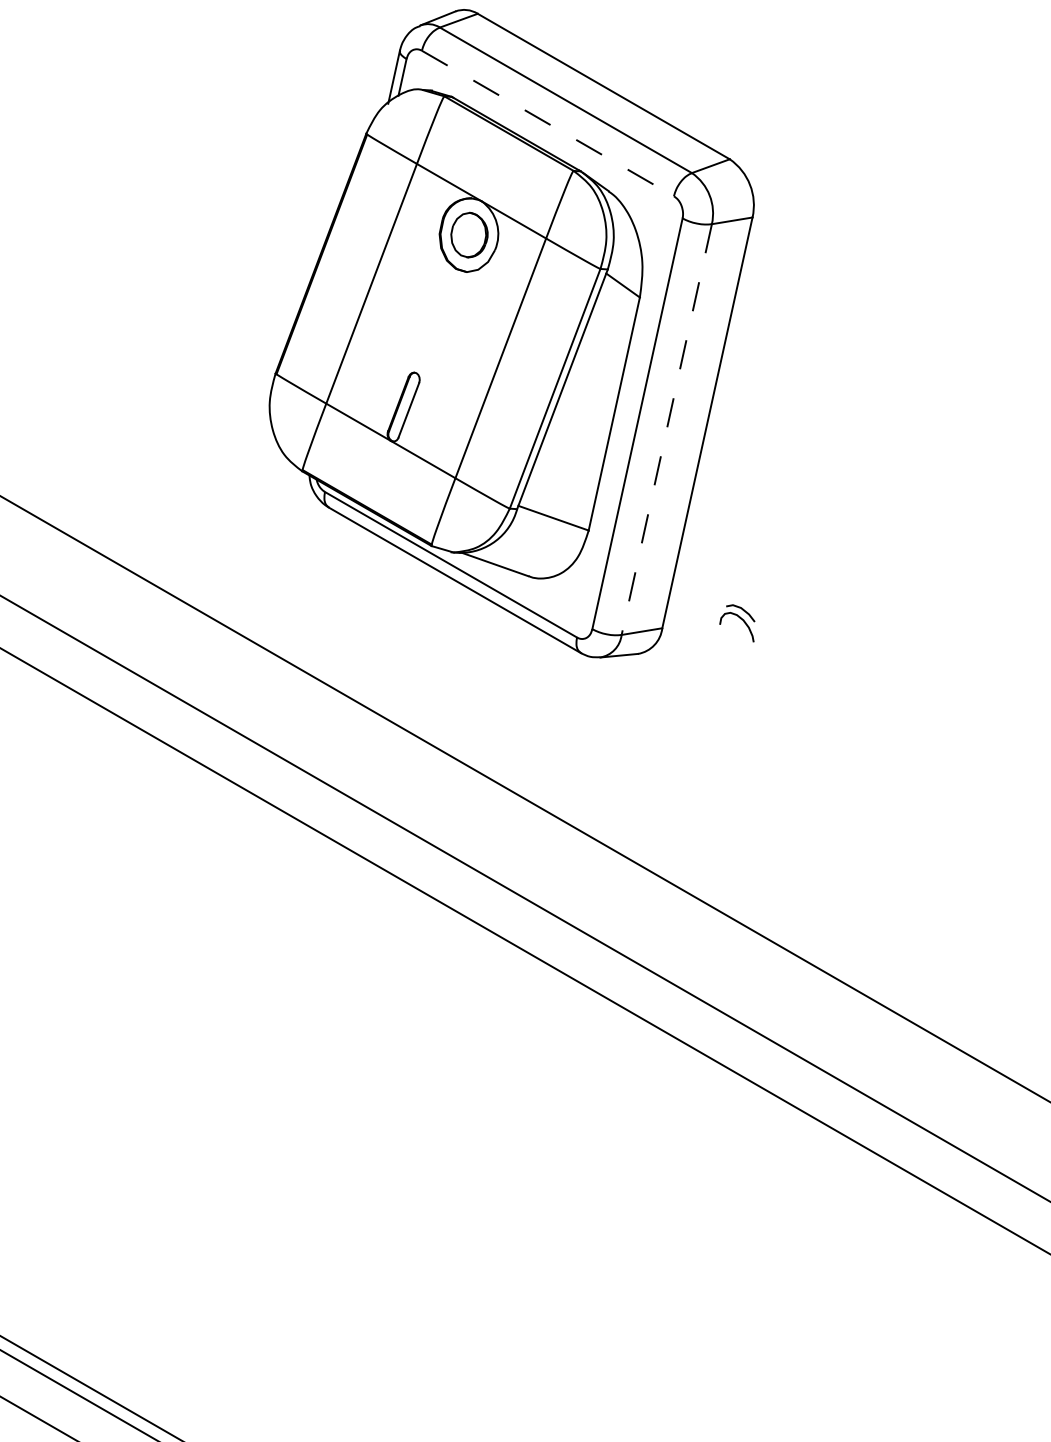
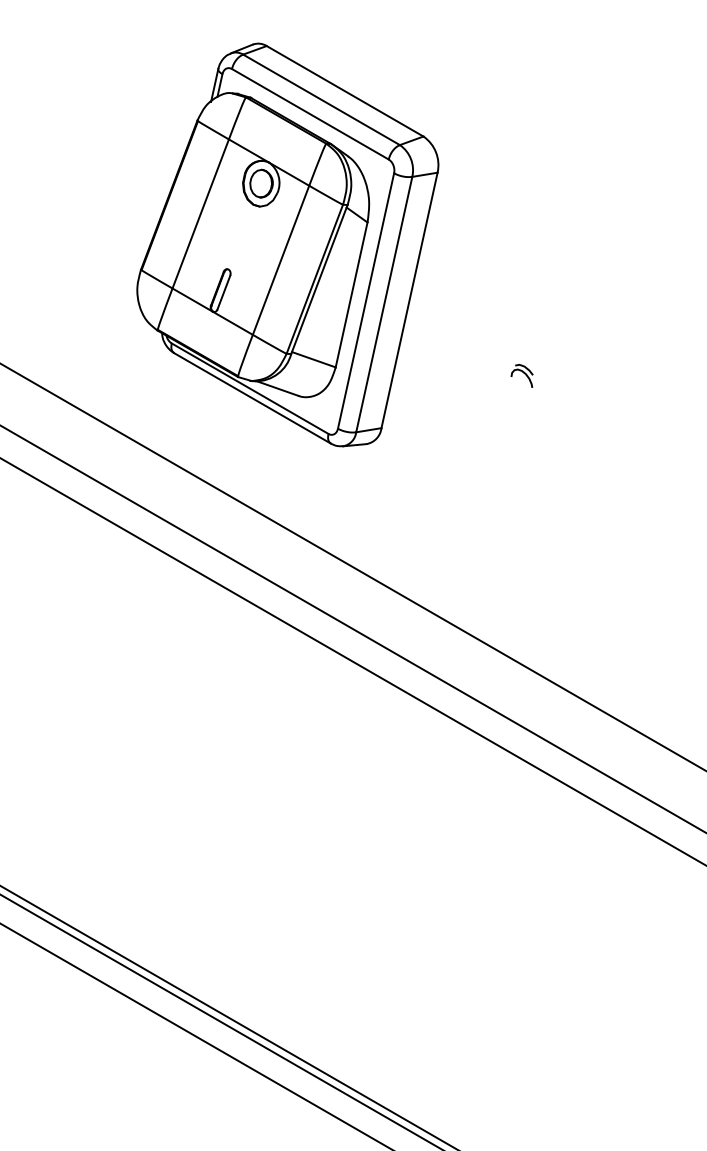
line: (548, 123) -> (310, 114), dashed -> solid
line: (667, 429) -> (384, 304), dashed -> solid
part: (736, 622) -> (521, 375), moved

